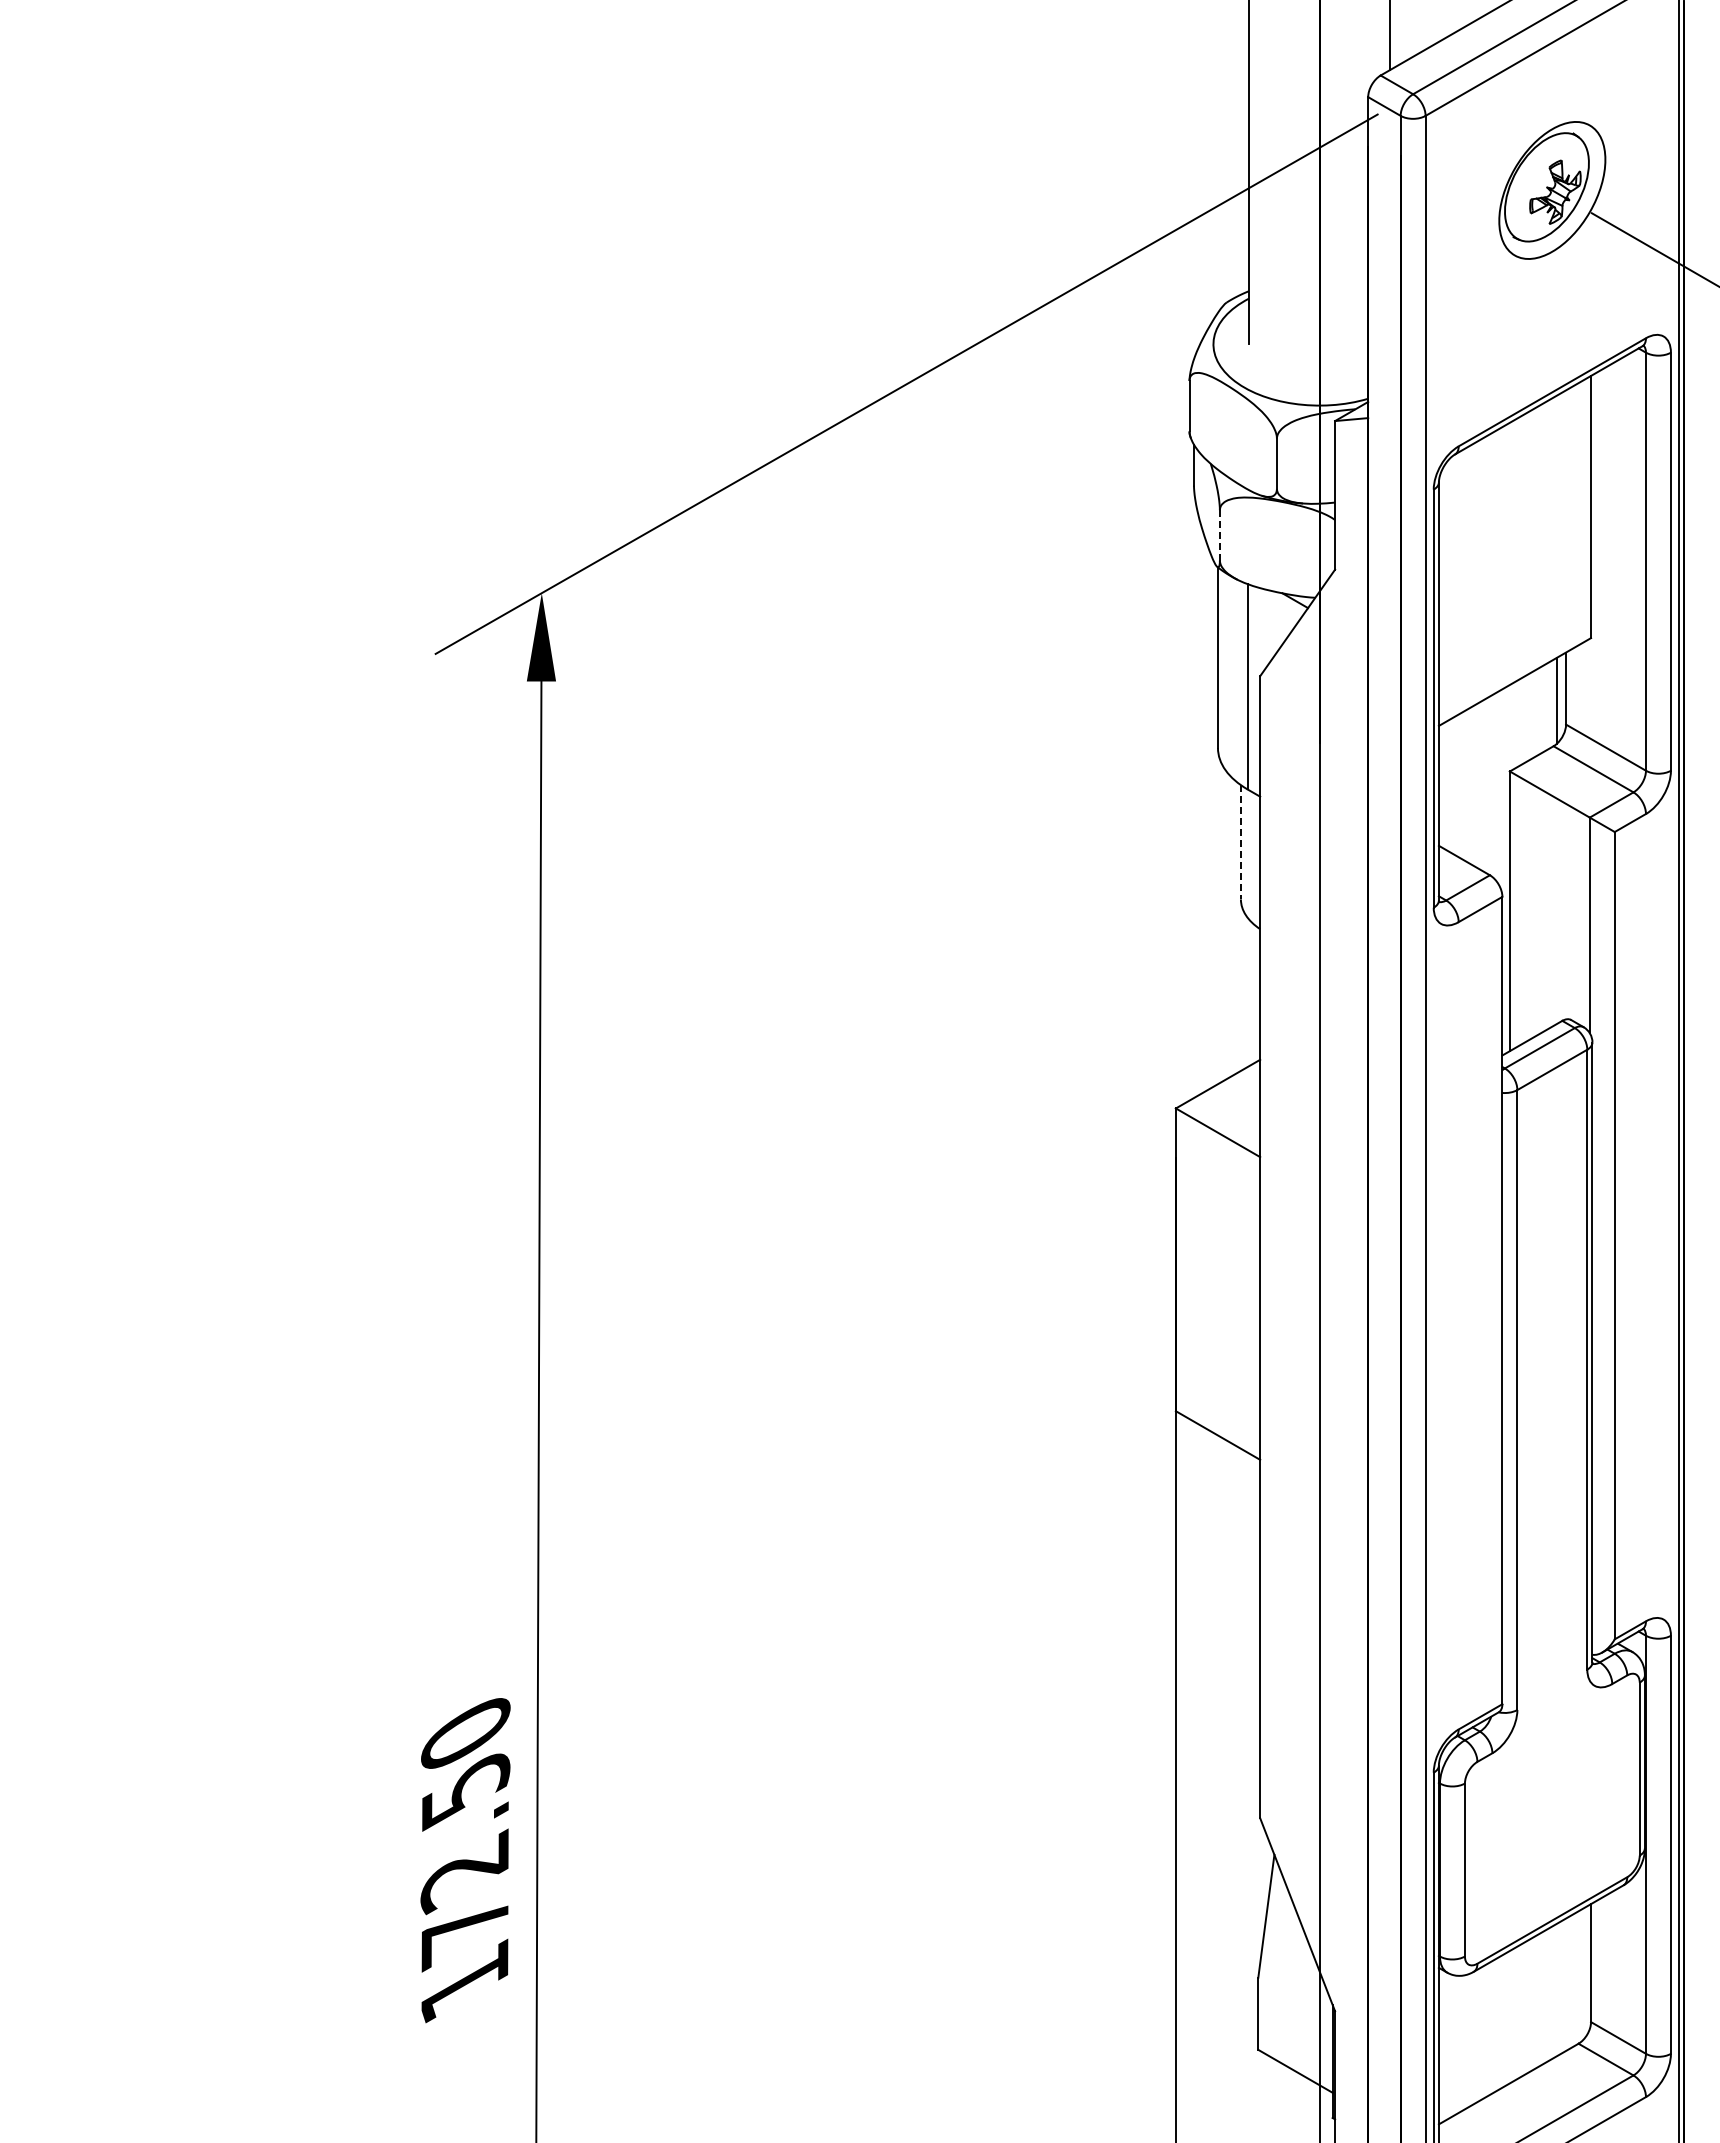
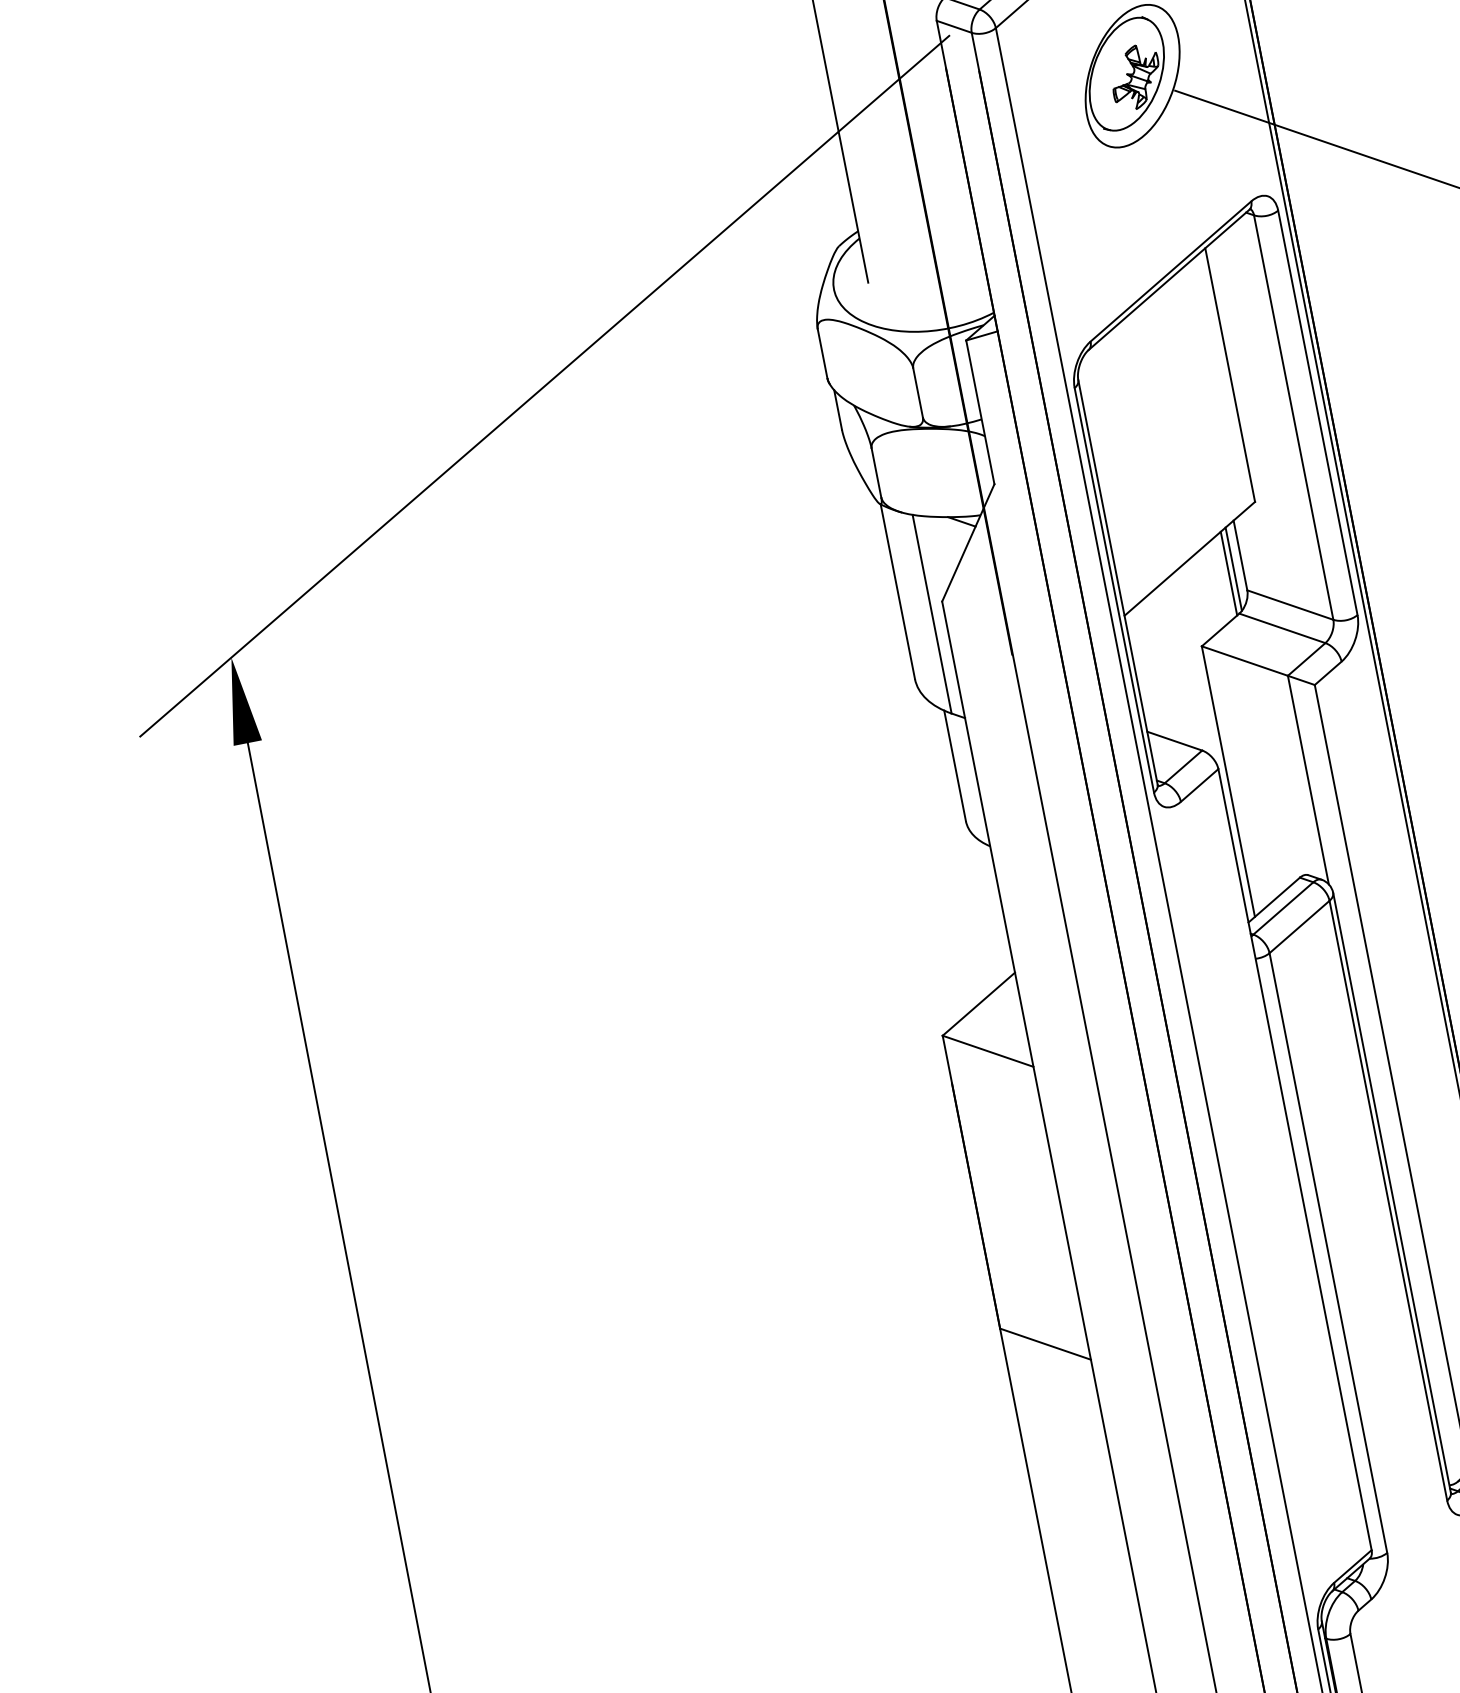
line: (1219, 535) -> (876, 473), dashed -> solid
line: (1551, 704) -> (1229, 573), added
line: (1240, 842) -> (954, 766), dashed -> solid

